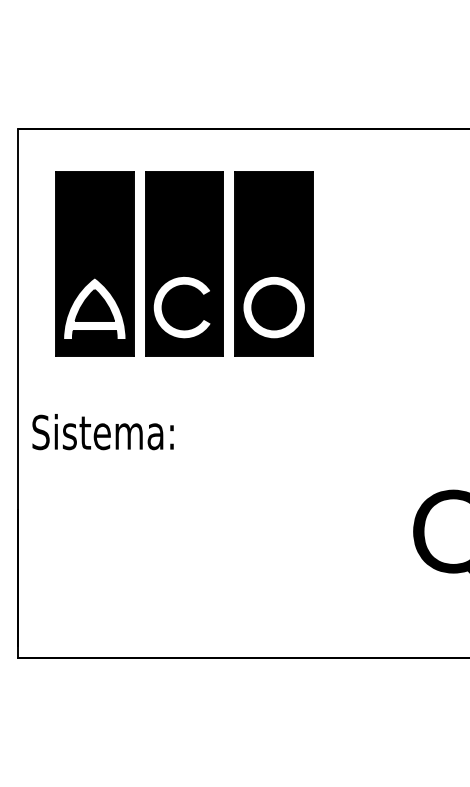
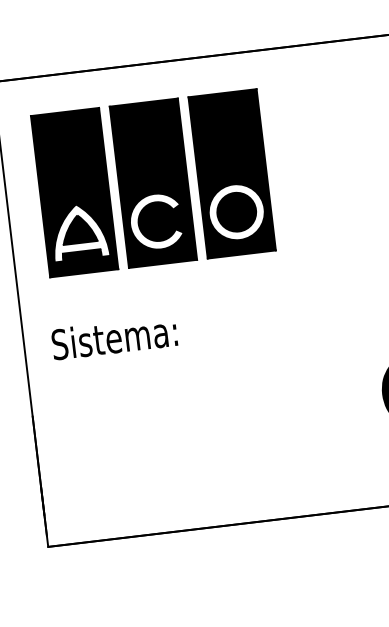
text: (102, 432) -> (113, 338), moved

